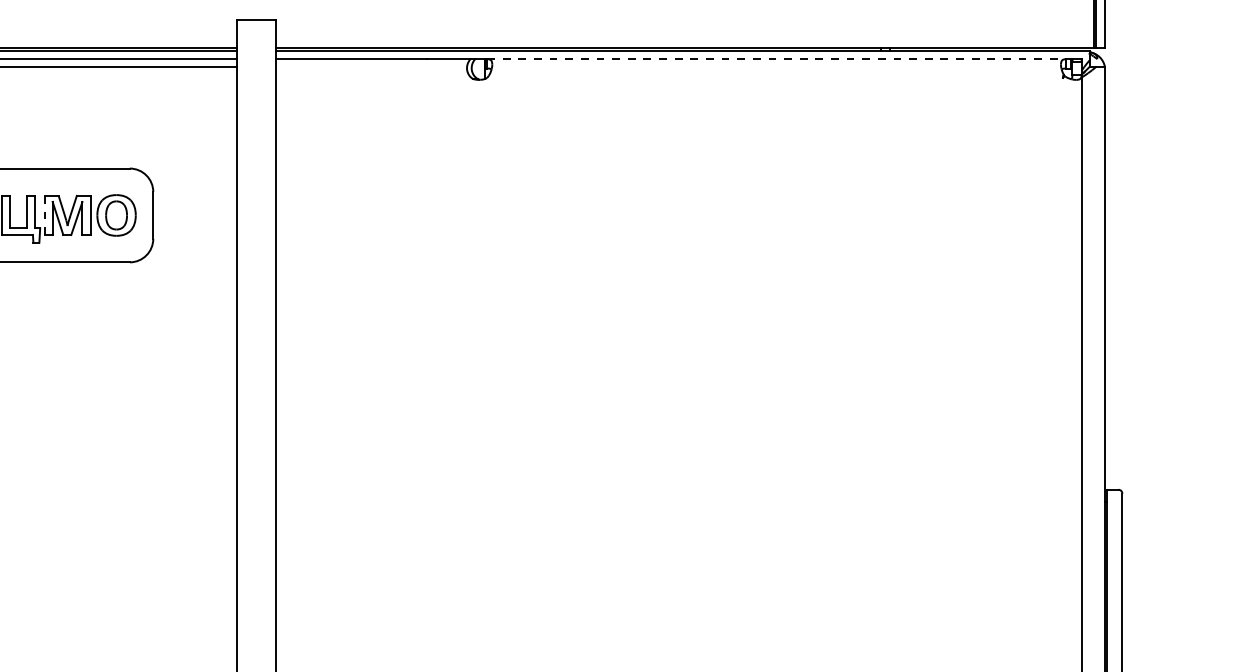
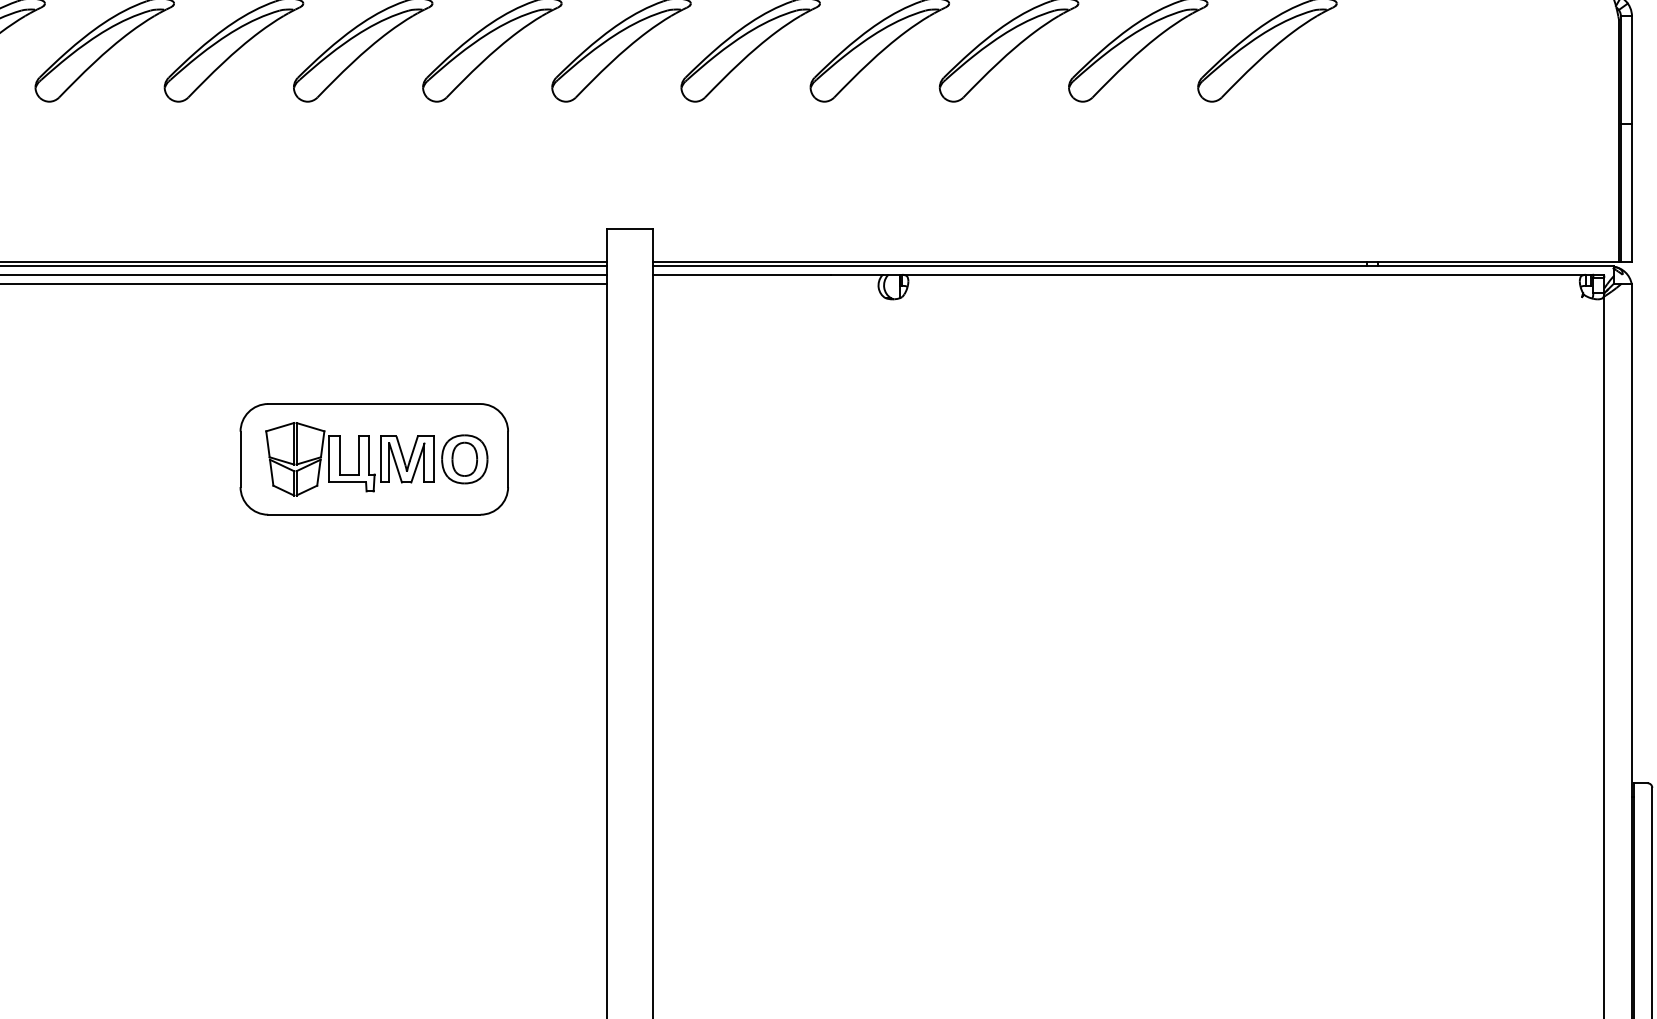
line: (776, 58) -> (1244, 274), dashed -> solid
line: (45, 215) -> (380, 459), dashed -> solid

